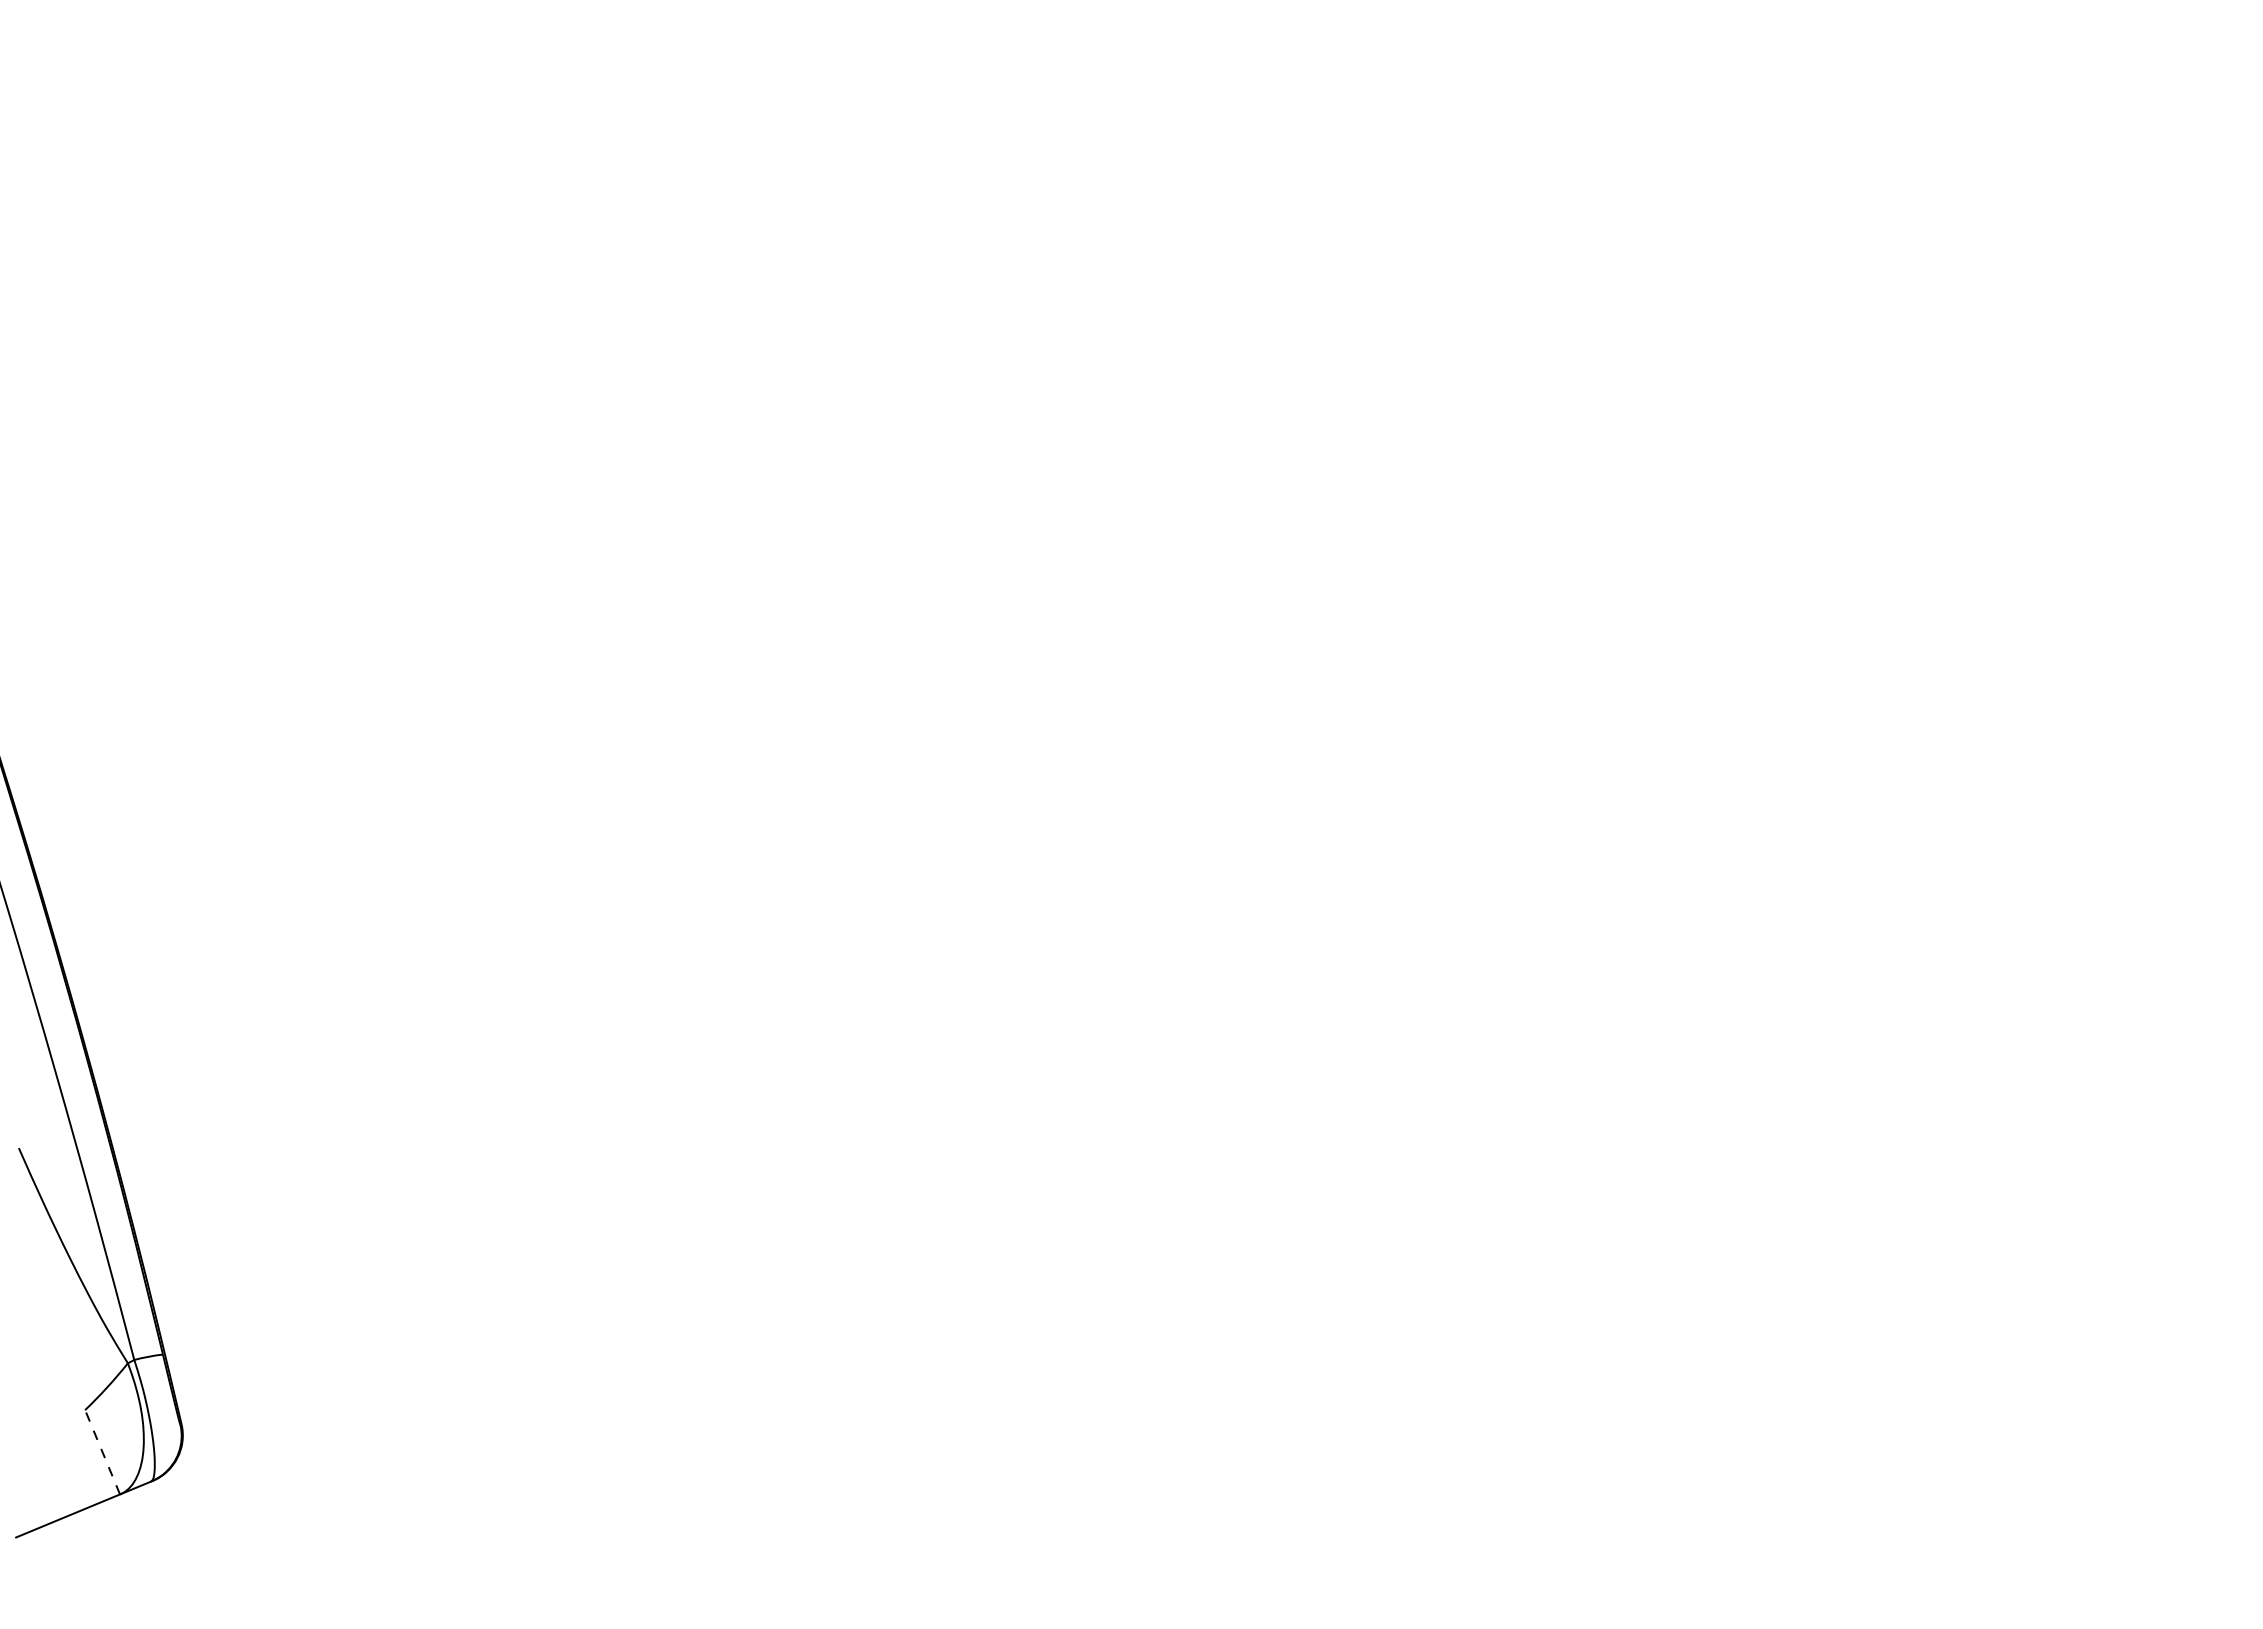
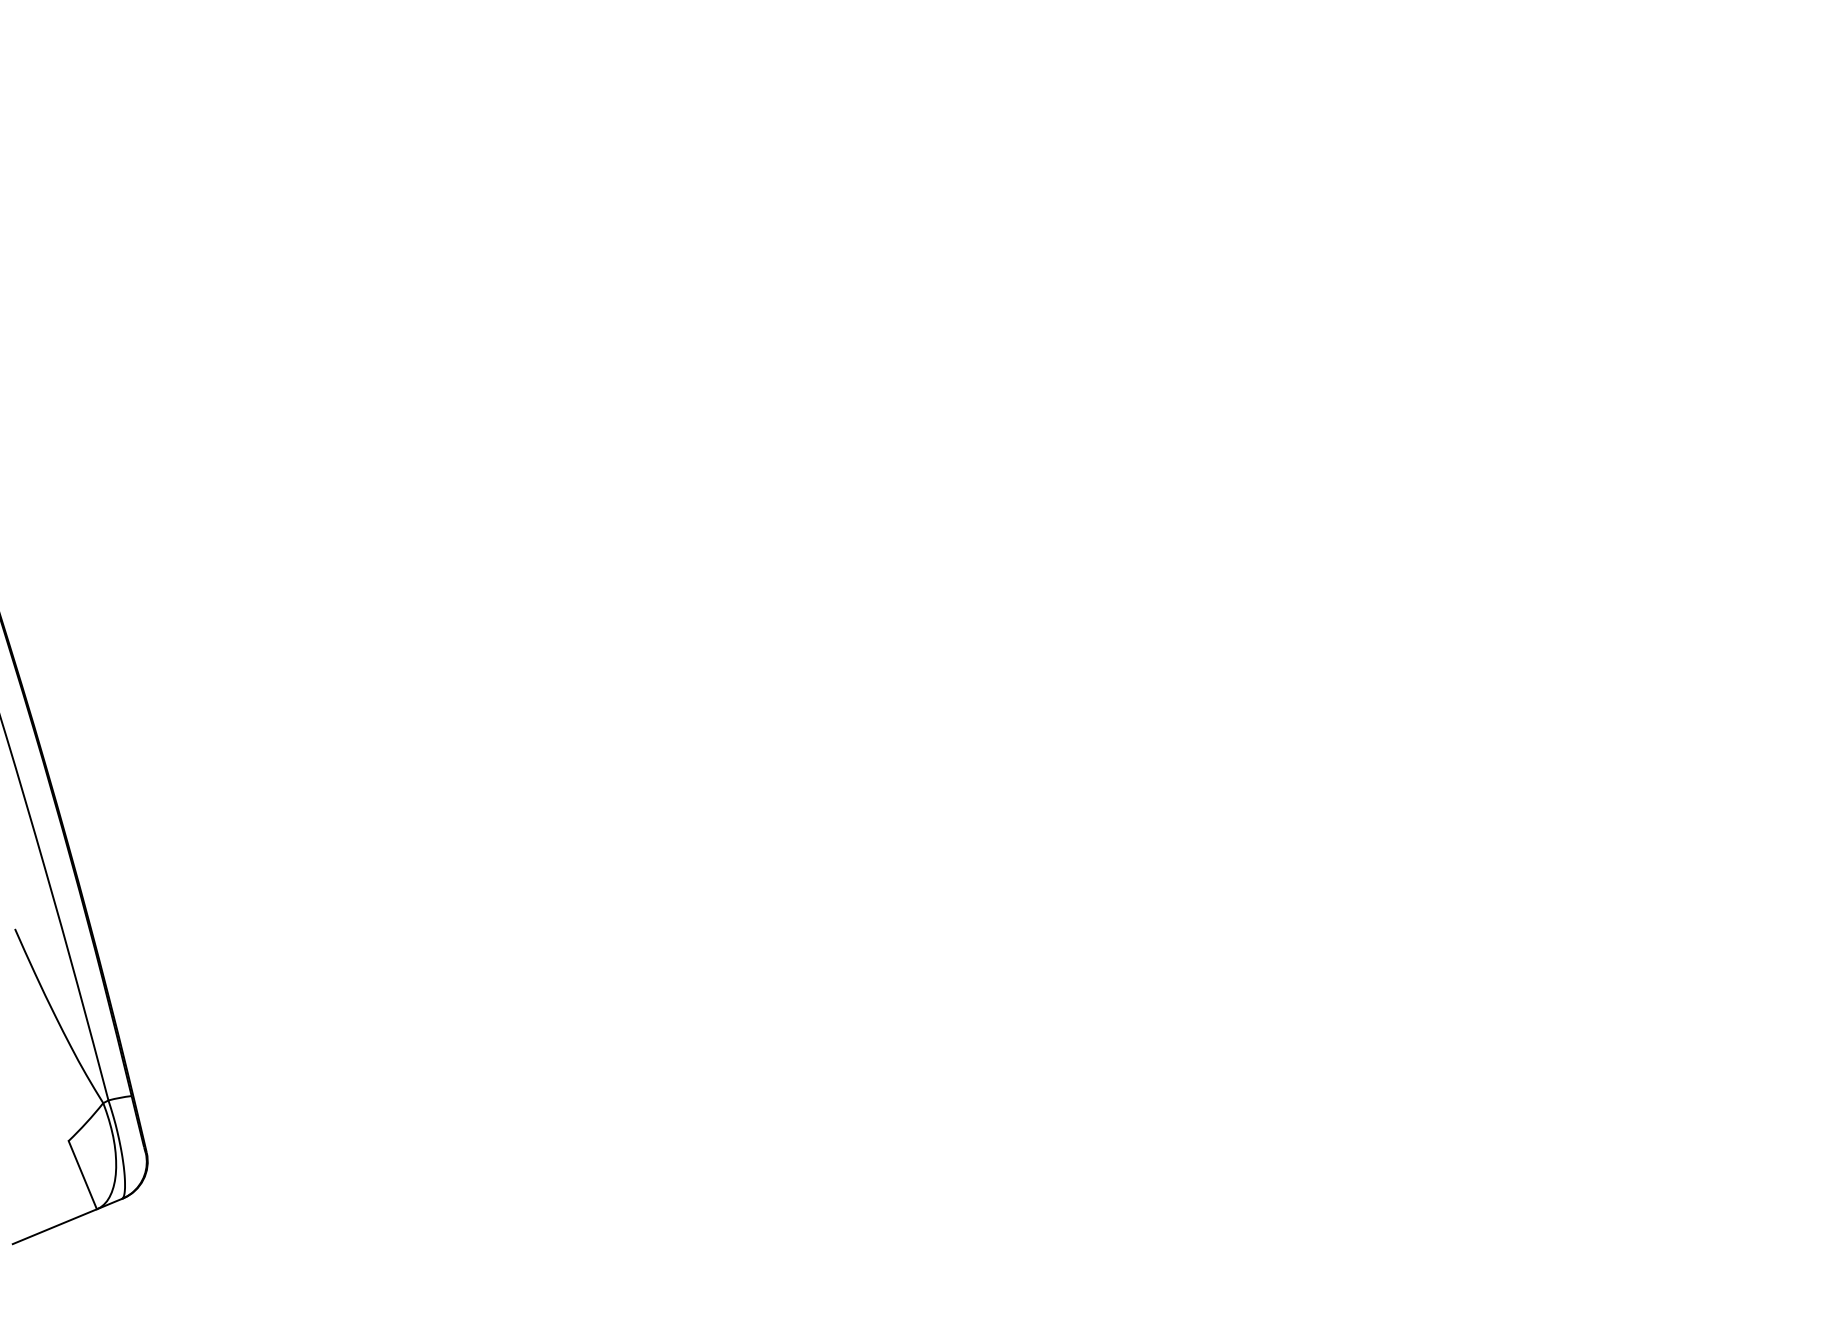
line: (102, 1452) -> (82, 1175), dashed -> solid

